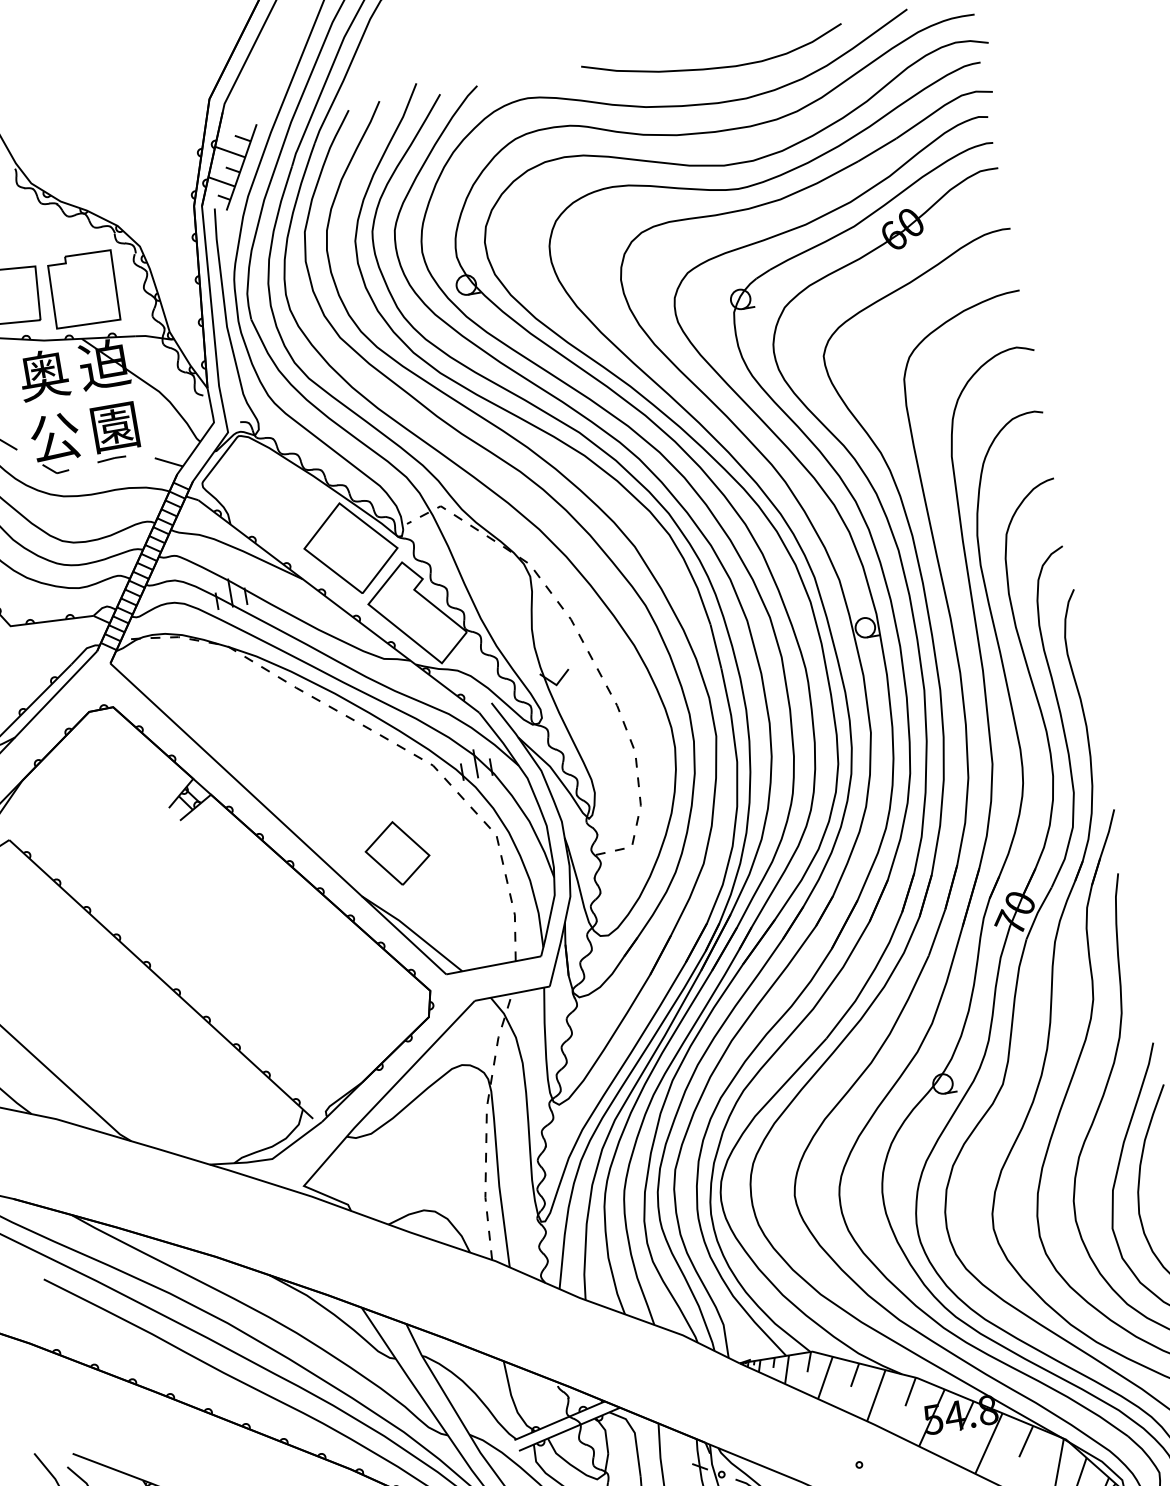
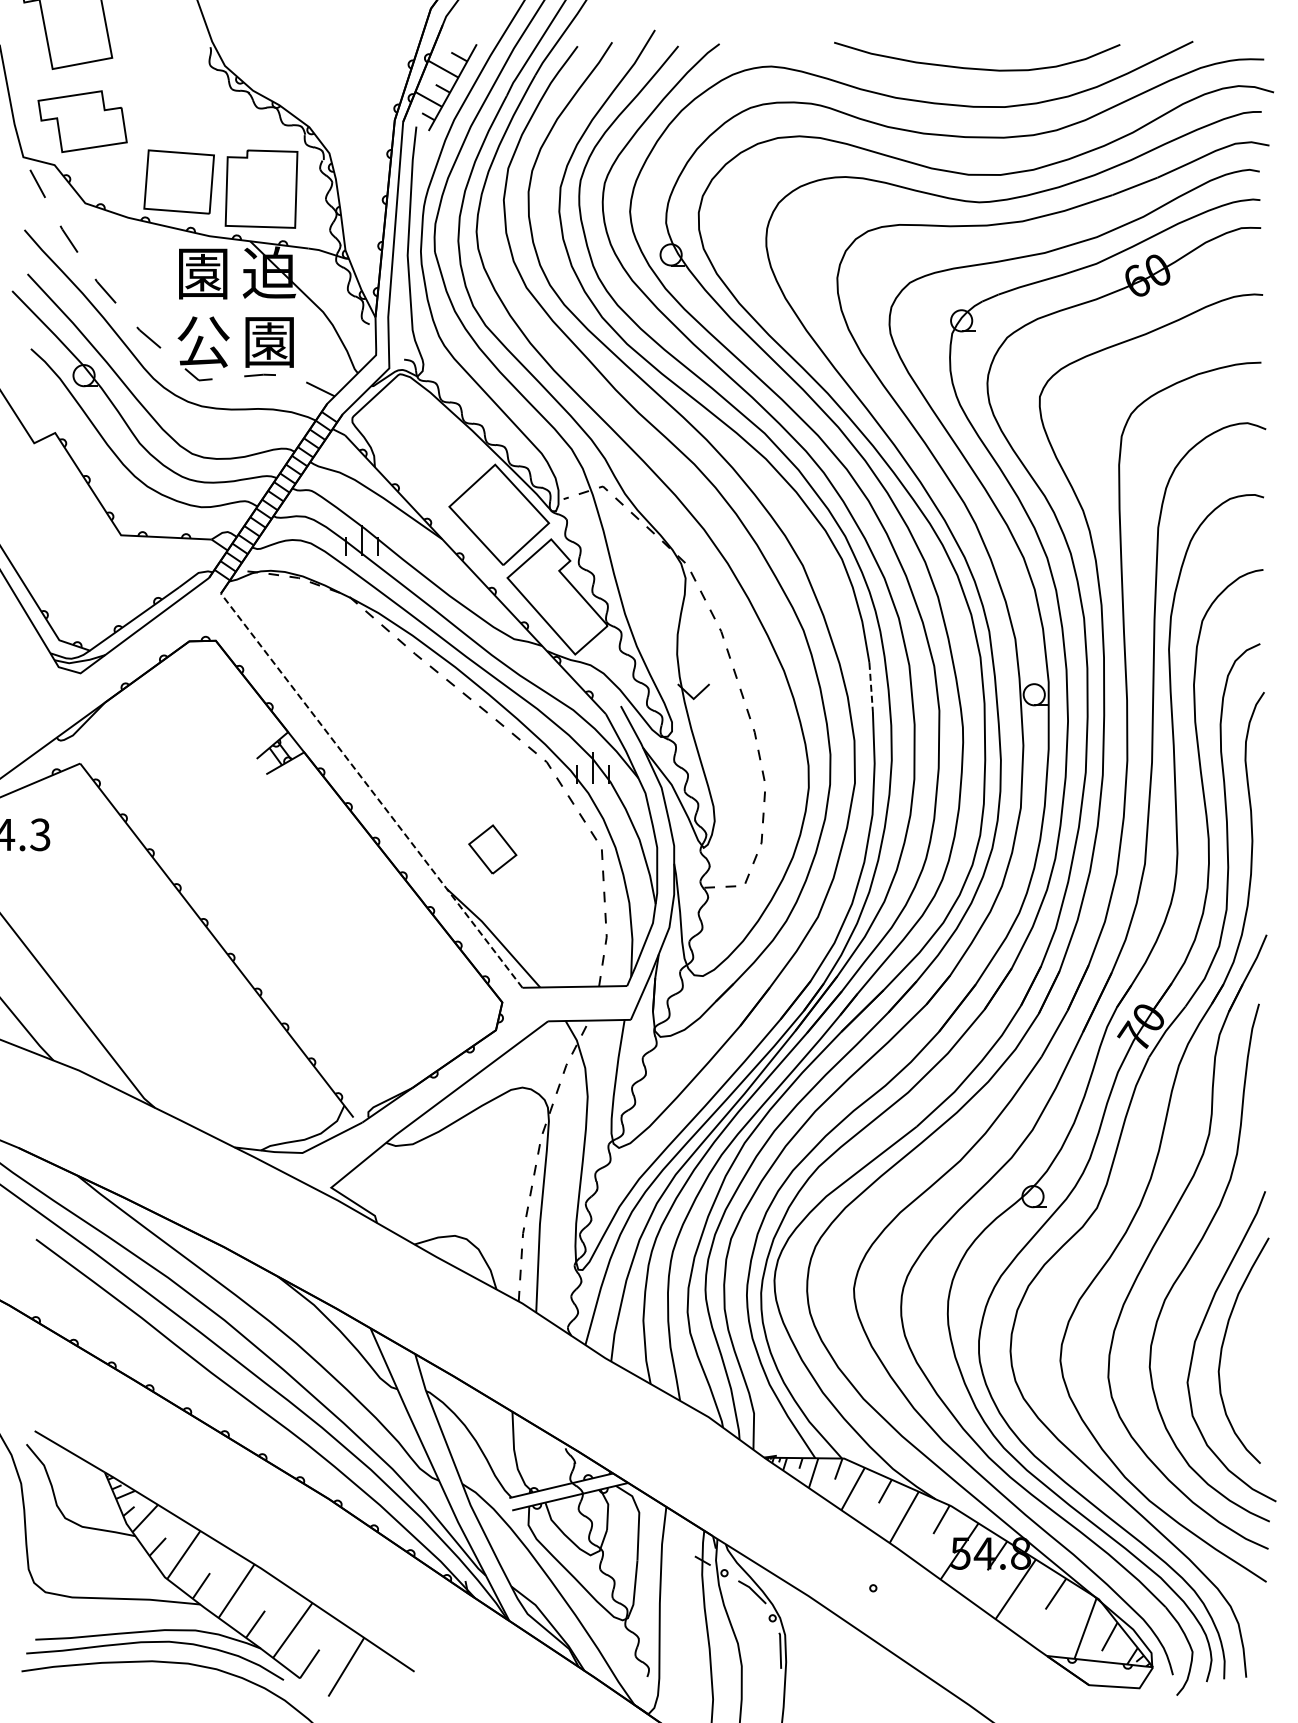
text: (43, 374) -> (202, 272), 奥 -> 園
line: (716, 646) -> (871, 687), solid -> dashed
line: (279, 819) -> (372, 791), solid -> dashed
part: (397, 853) -> (492, 849), size x0.7

